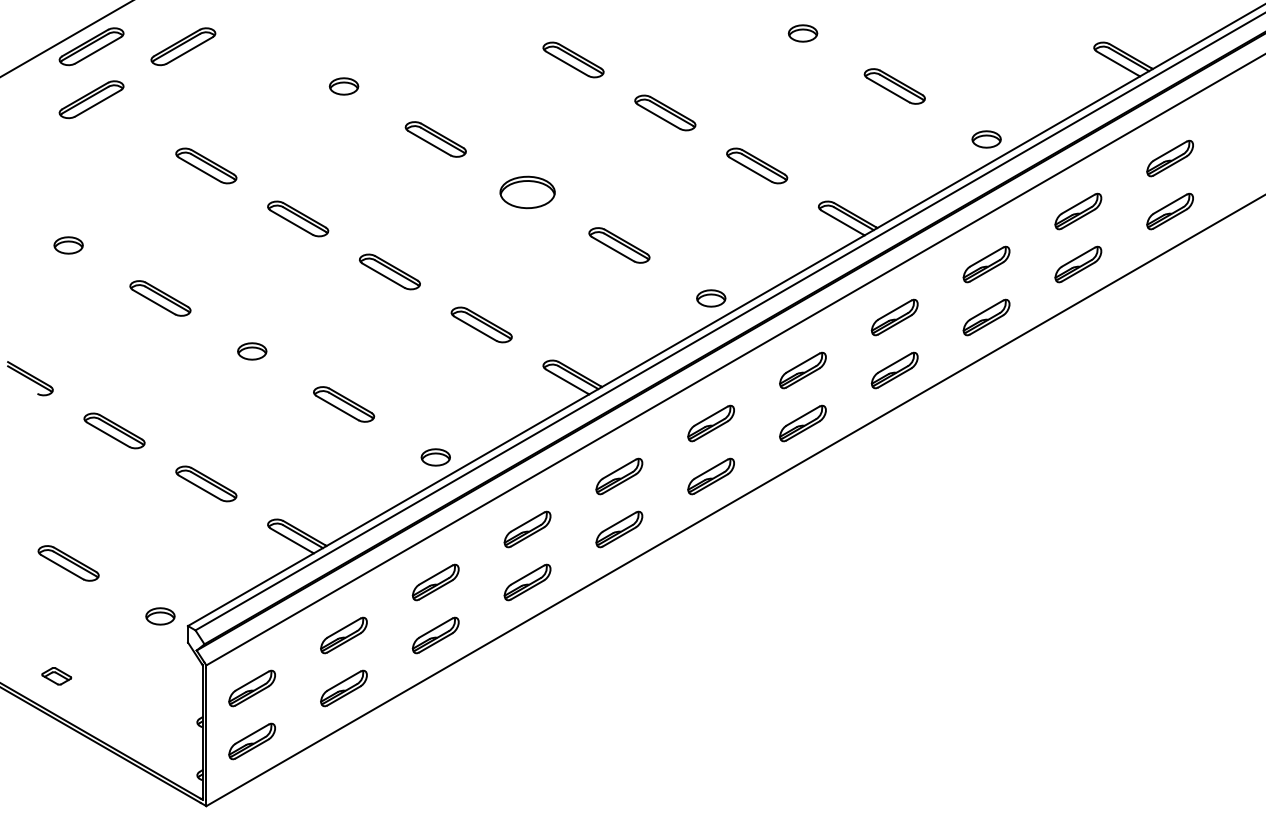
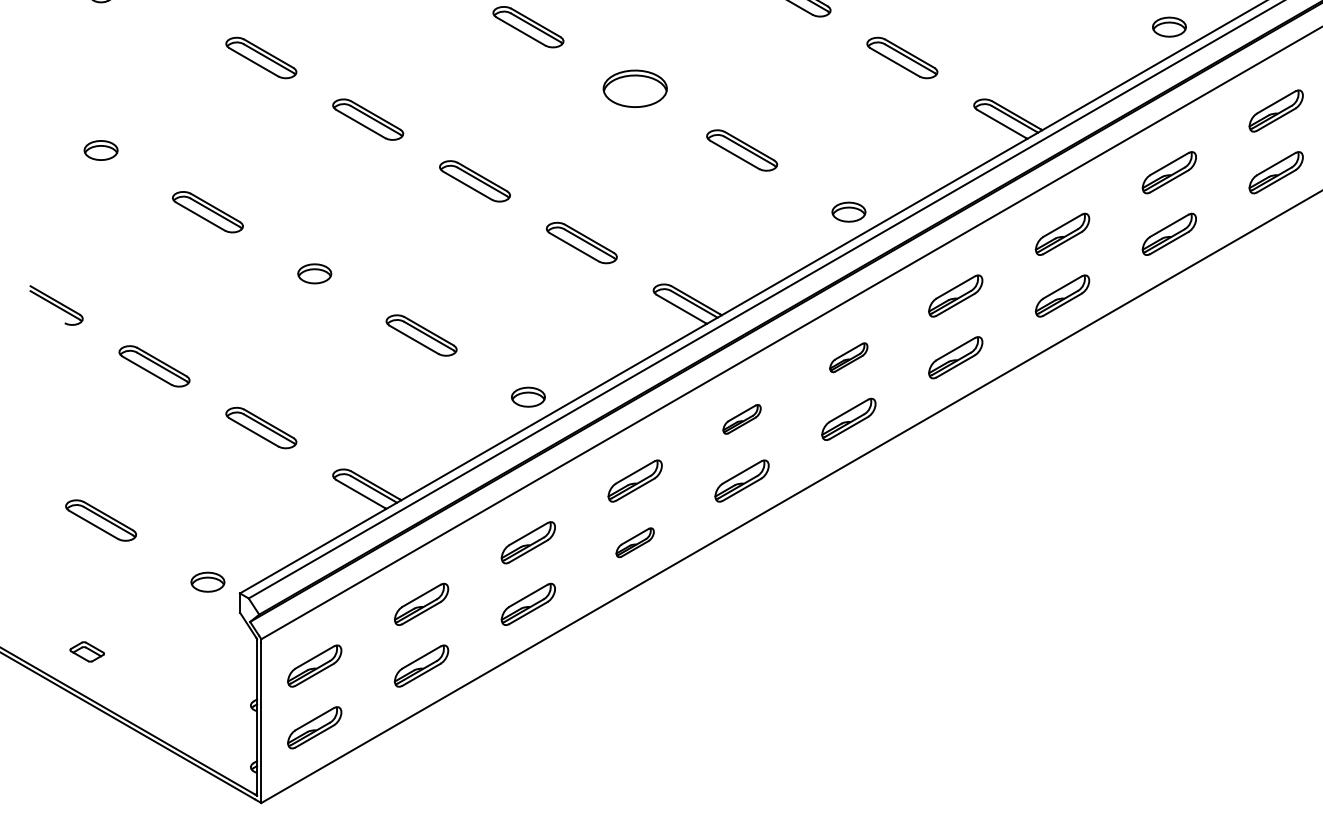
part: (710, 423) -> (848, 357), size x0.7
part: (619, 476) -> (742, 419), size x0.7
part: (527, 582) -> (635, 542), size x0.7

